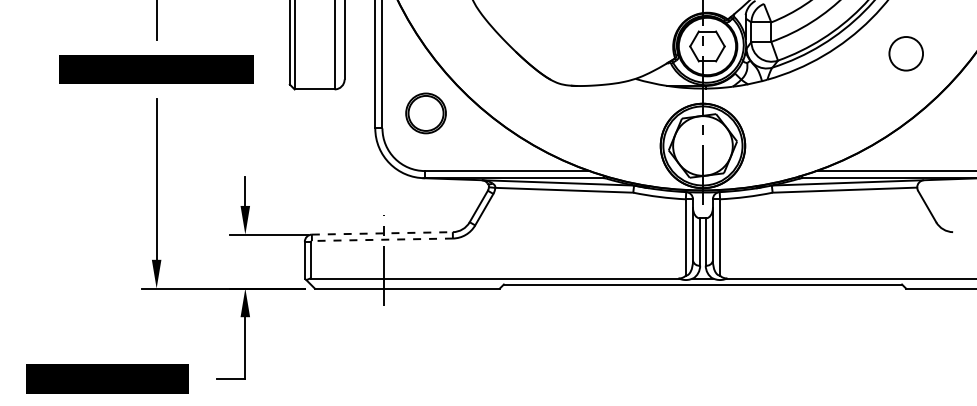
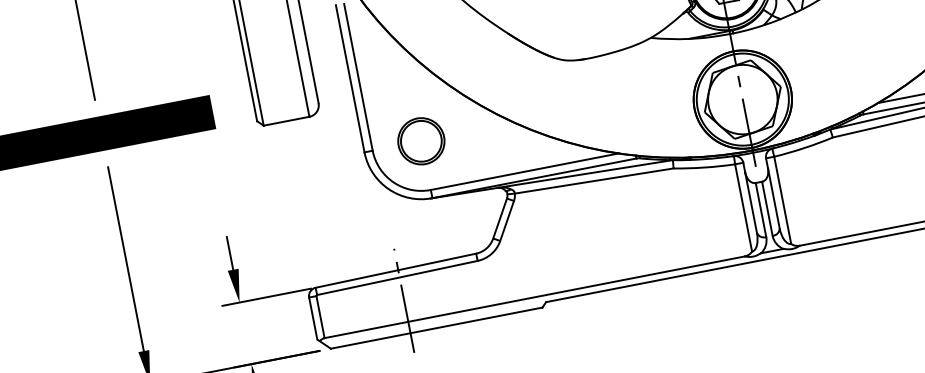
part: (425, 113) -> (420, 141), moved
line: (382, 233) -> (396, 270), dashed -> solid
line: (381, 239) -> (396, 277), dashed -> solid

